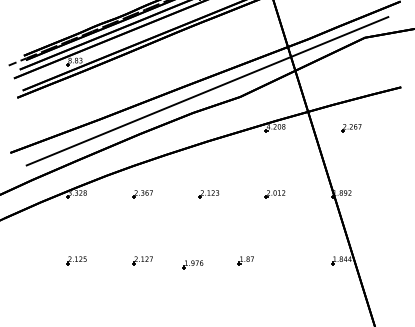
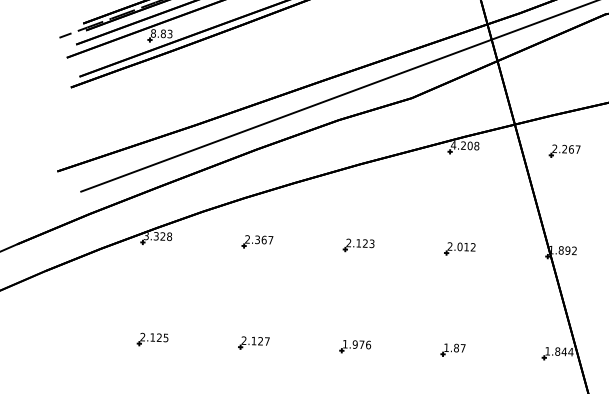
part: (351, 128) -> (565, 151), moved
part: (245, 260) -> (452, 349), moved
part: (192, 264) -> (354, 346), moved

